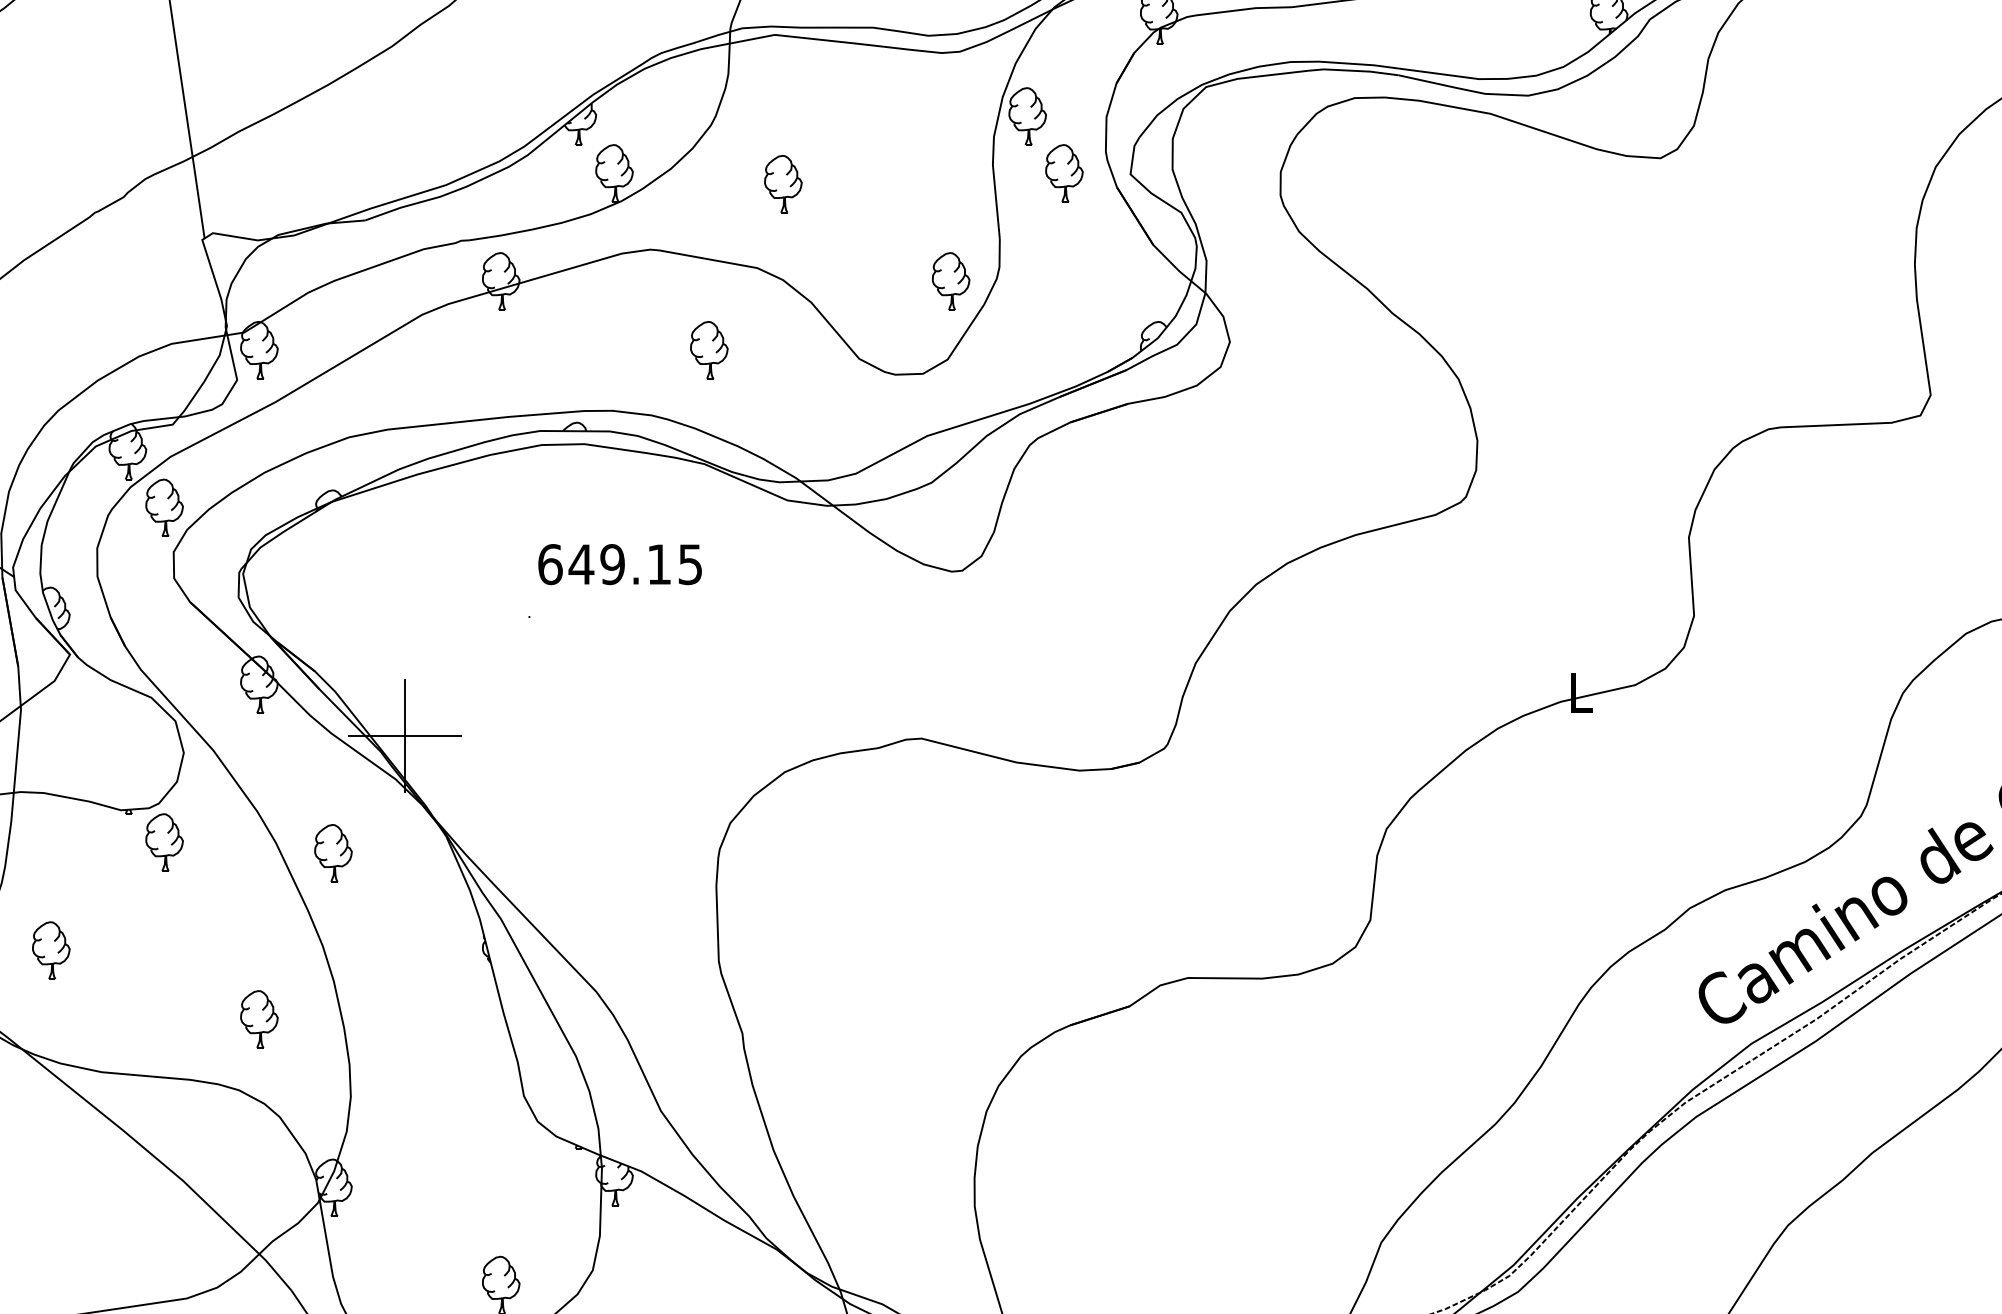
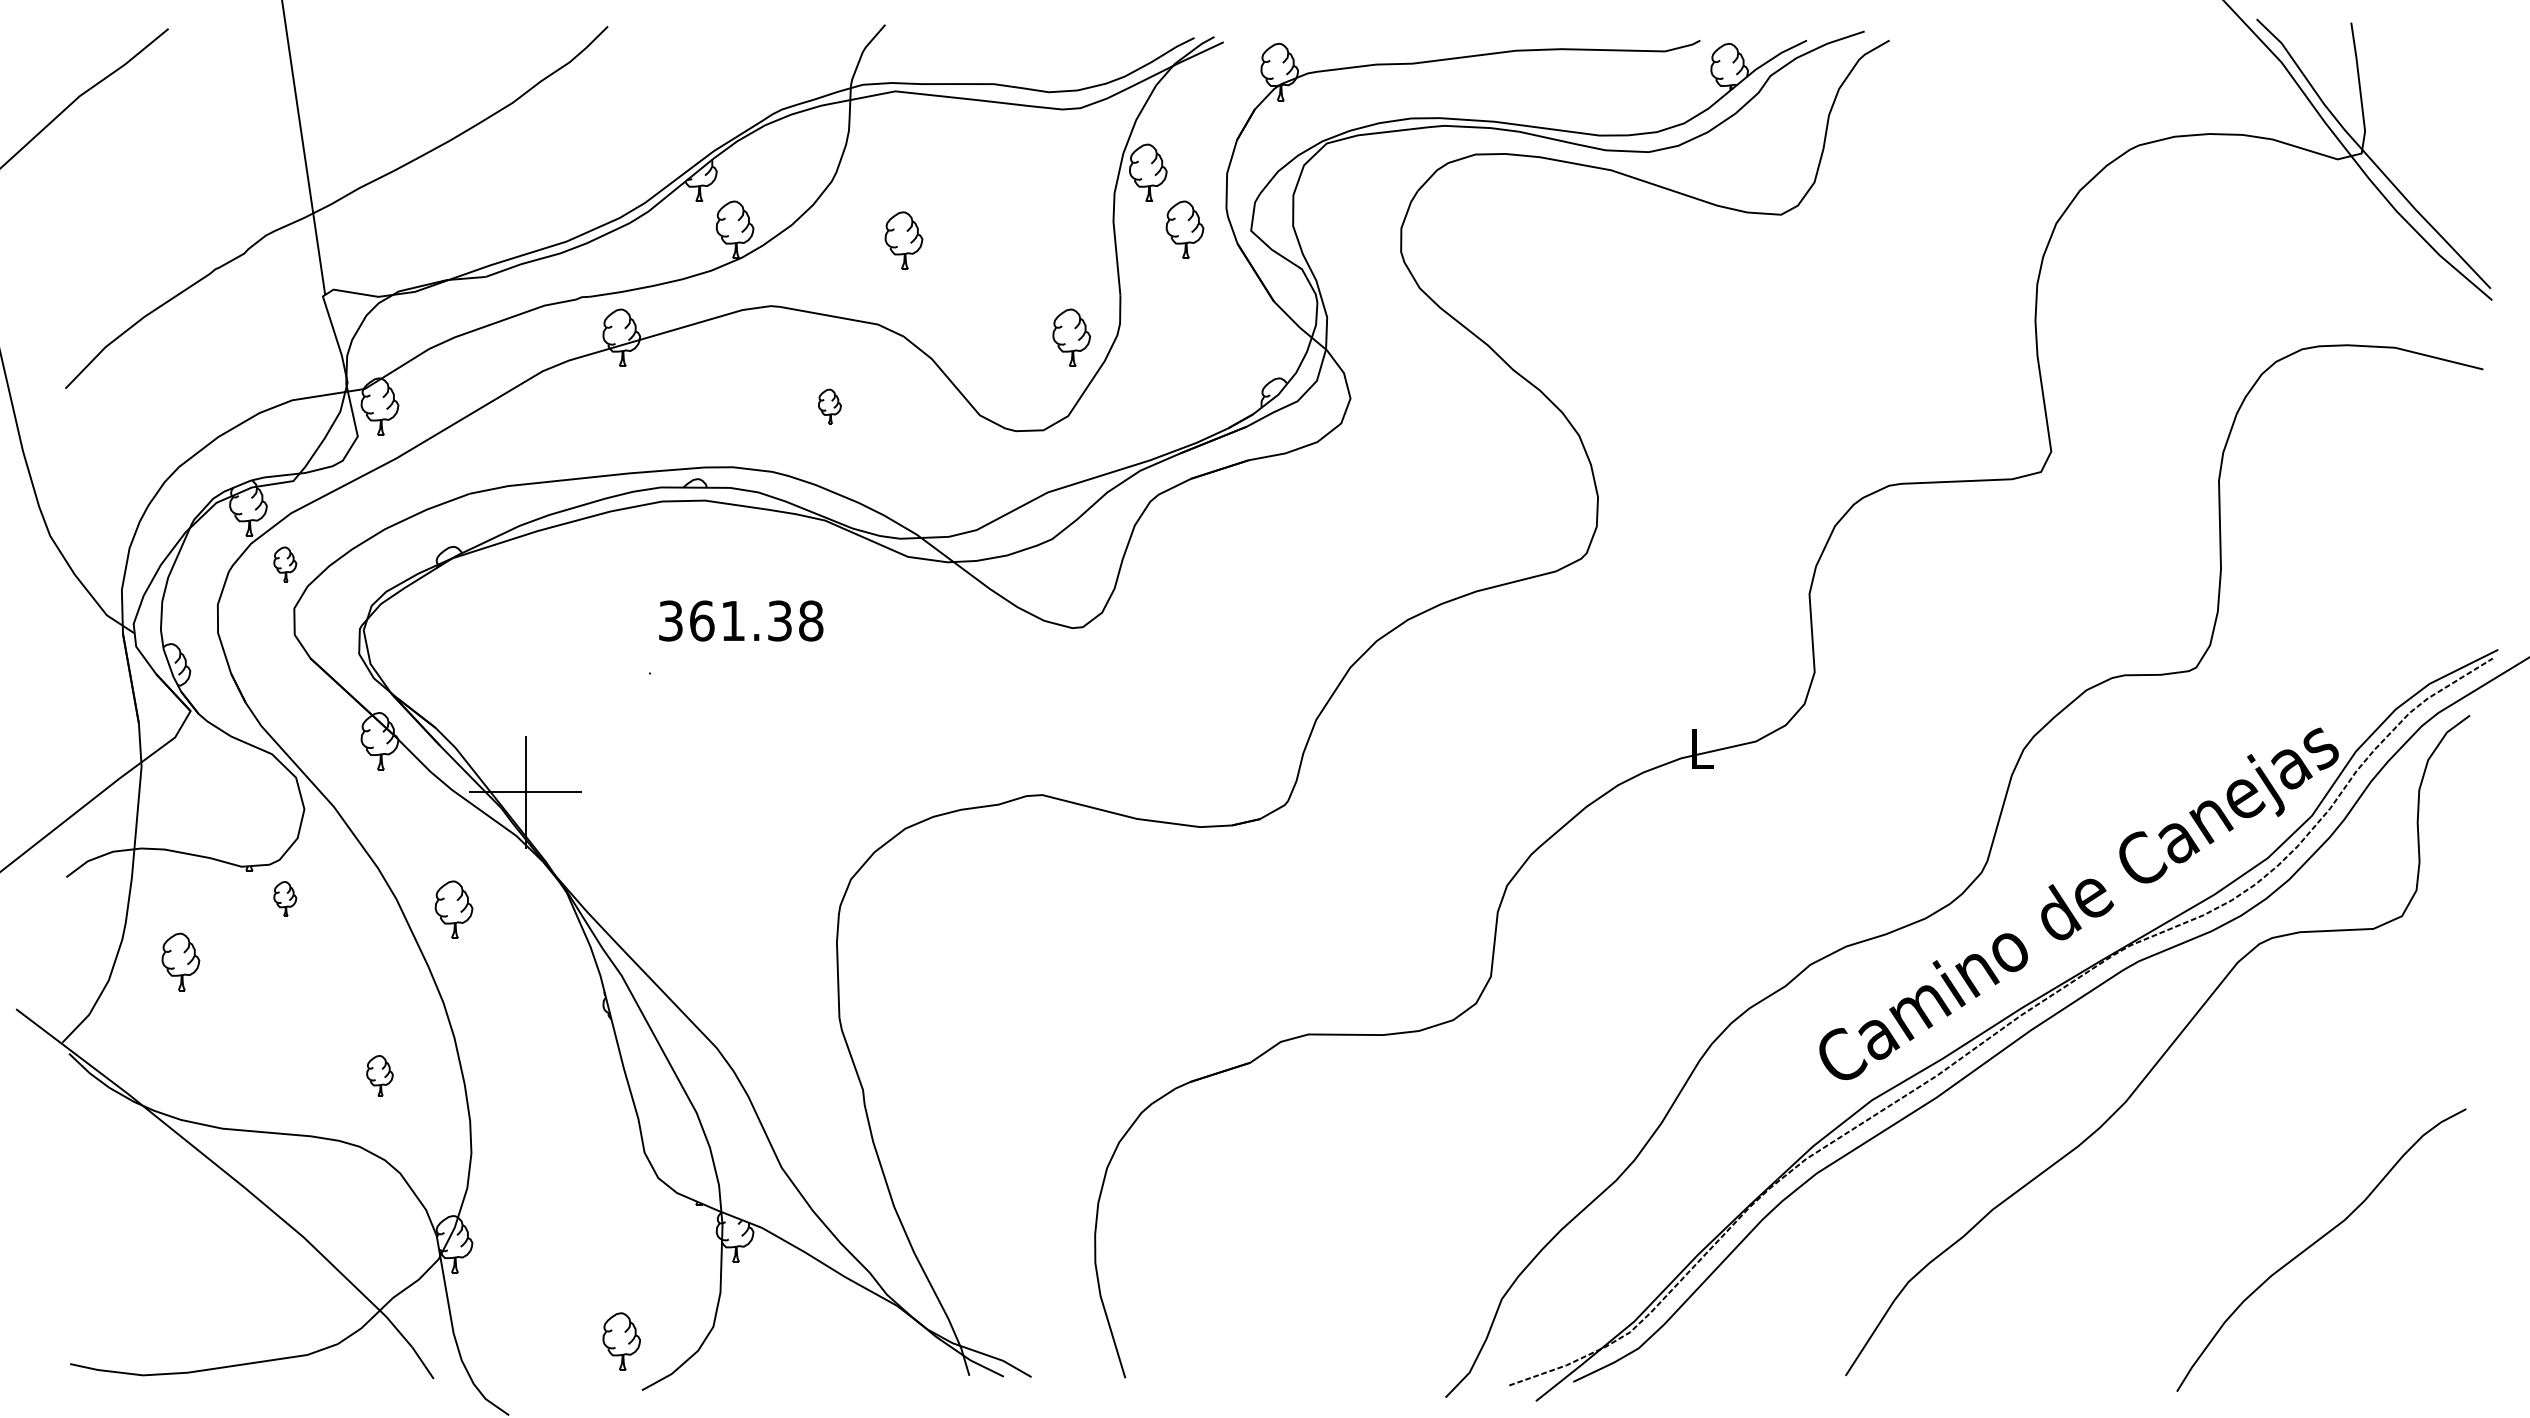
part: (708, 350) -> (829, 406), size x0.6
part: (164, 508) -> (285, 564), size x0.6
text: (620, 564) -> (741, 620), 649.15 -> 361.38
part: (164, 842) -> (285, 898), size x0.6
part: (50, 950) -> (180, 961), moved
part: (258, 1019) -> (379, 1075), size x0.7

